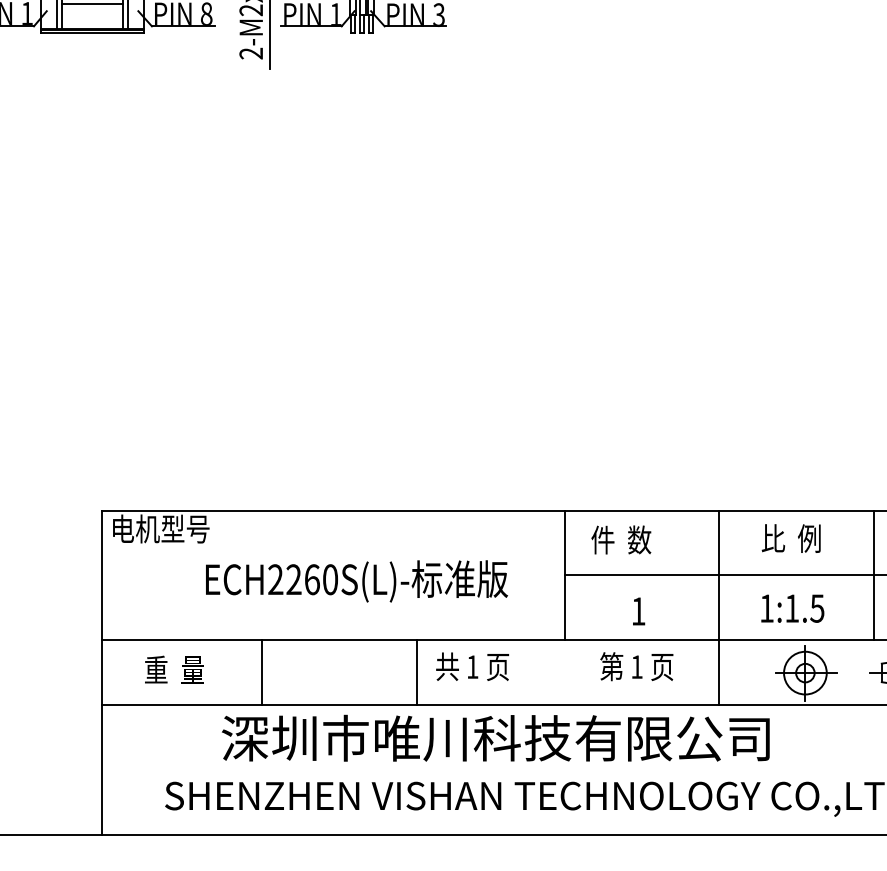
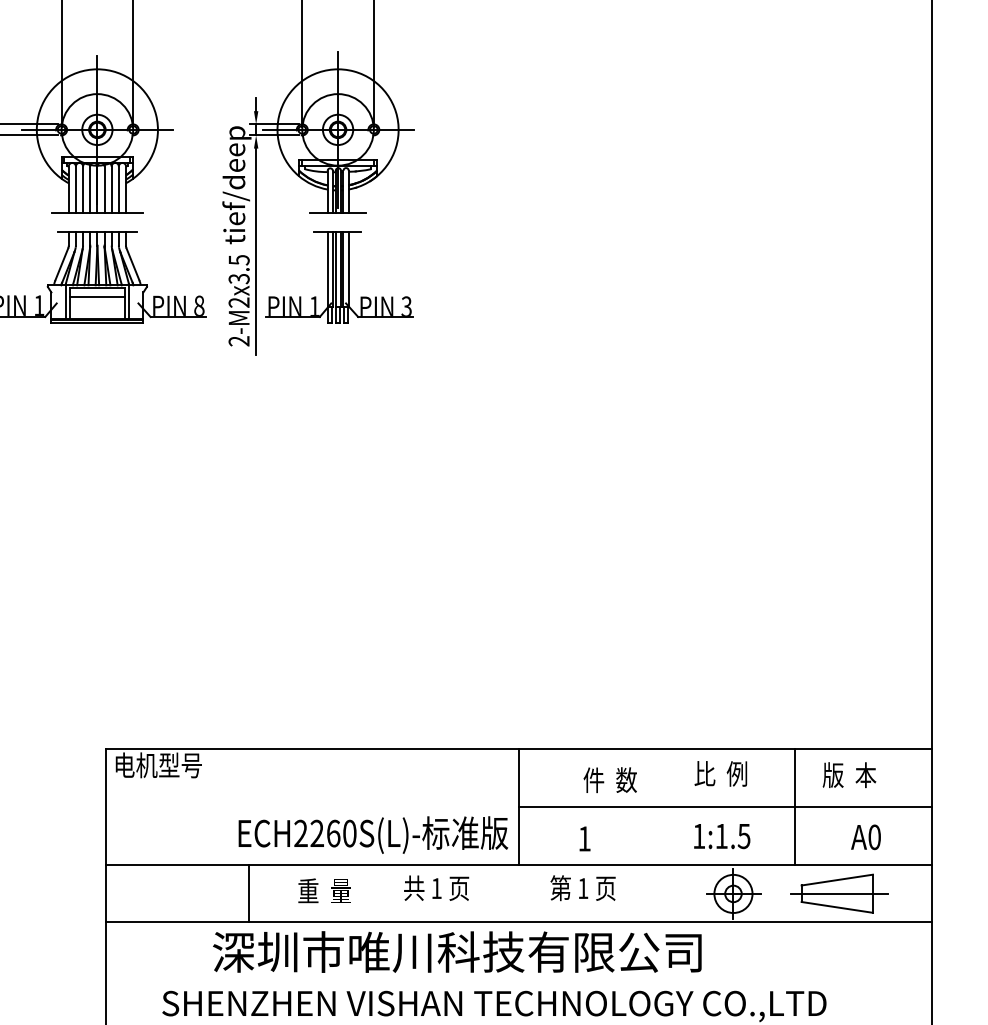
text: (620, 540) -> (609, 780), moved
text: (357, 580) -> (373, 834), moved
line: (719, 607) -> (656, 835), removed
text: (174, 669) -> (324, 890), moved
line: (416, 672) -> (386, 893), removed

